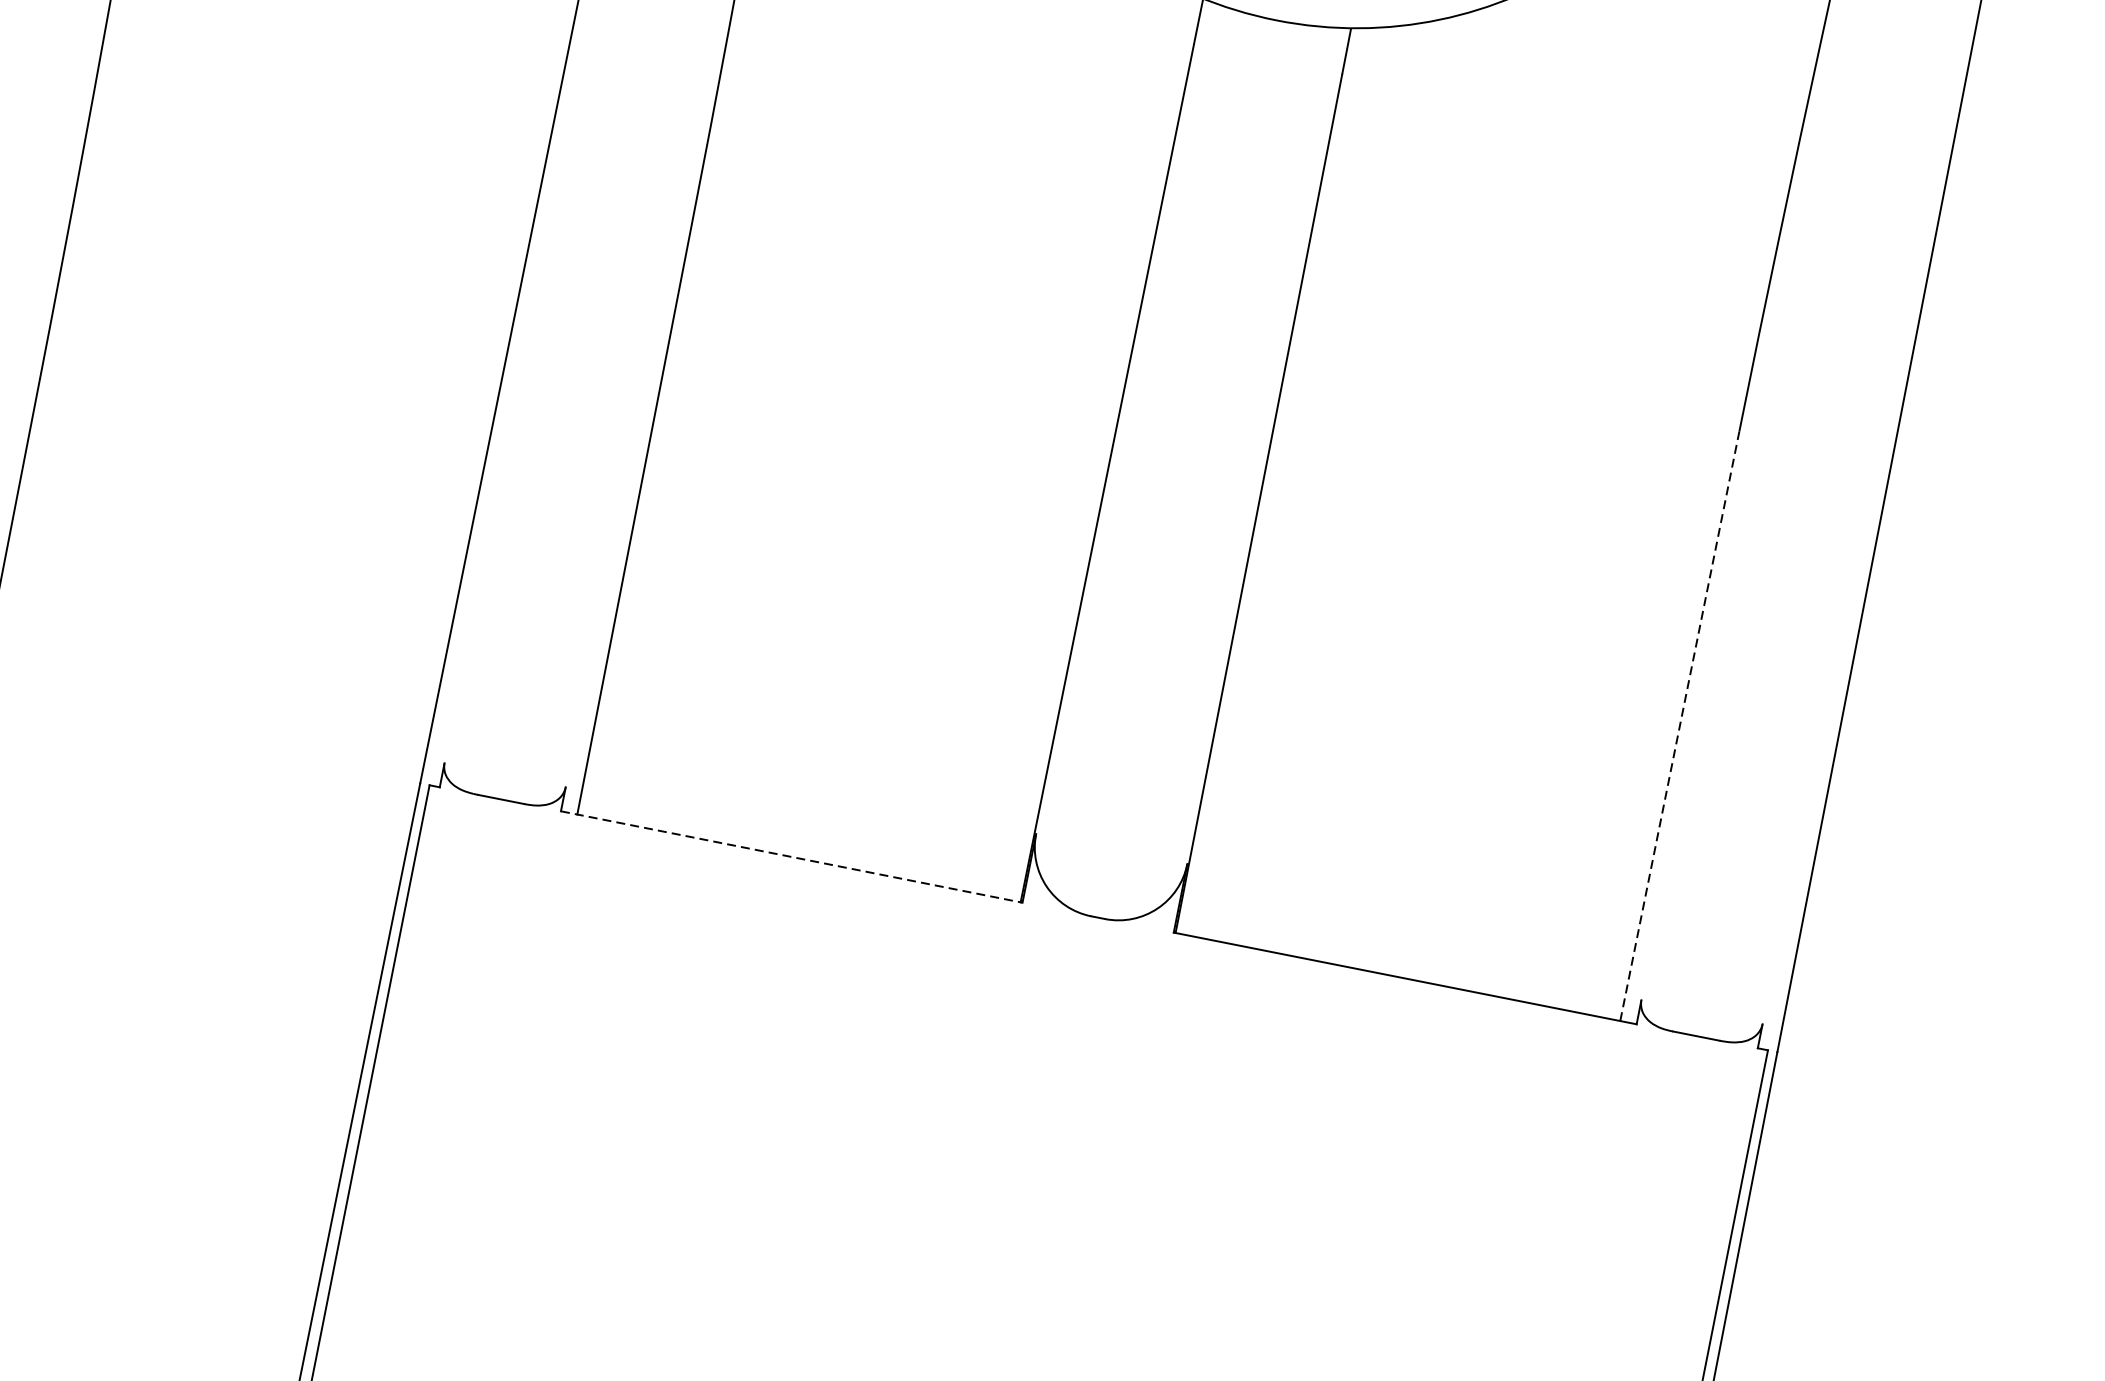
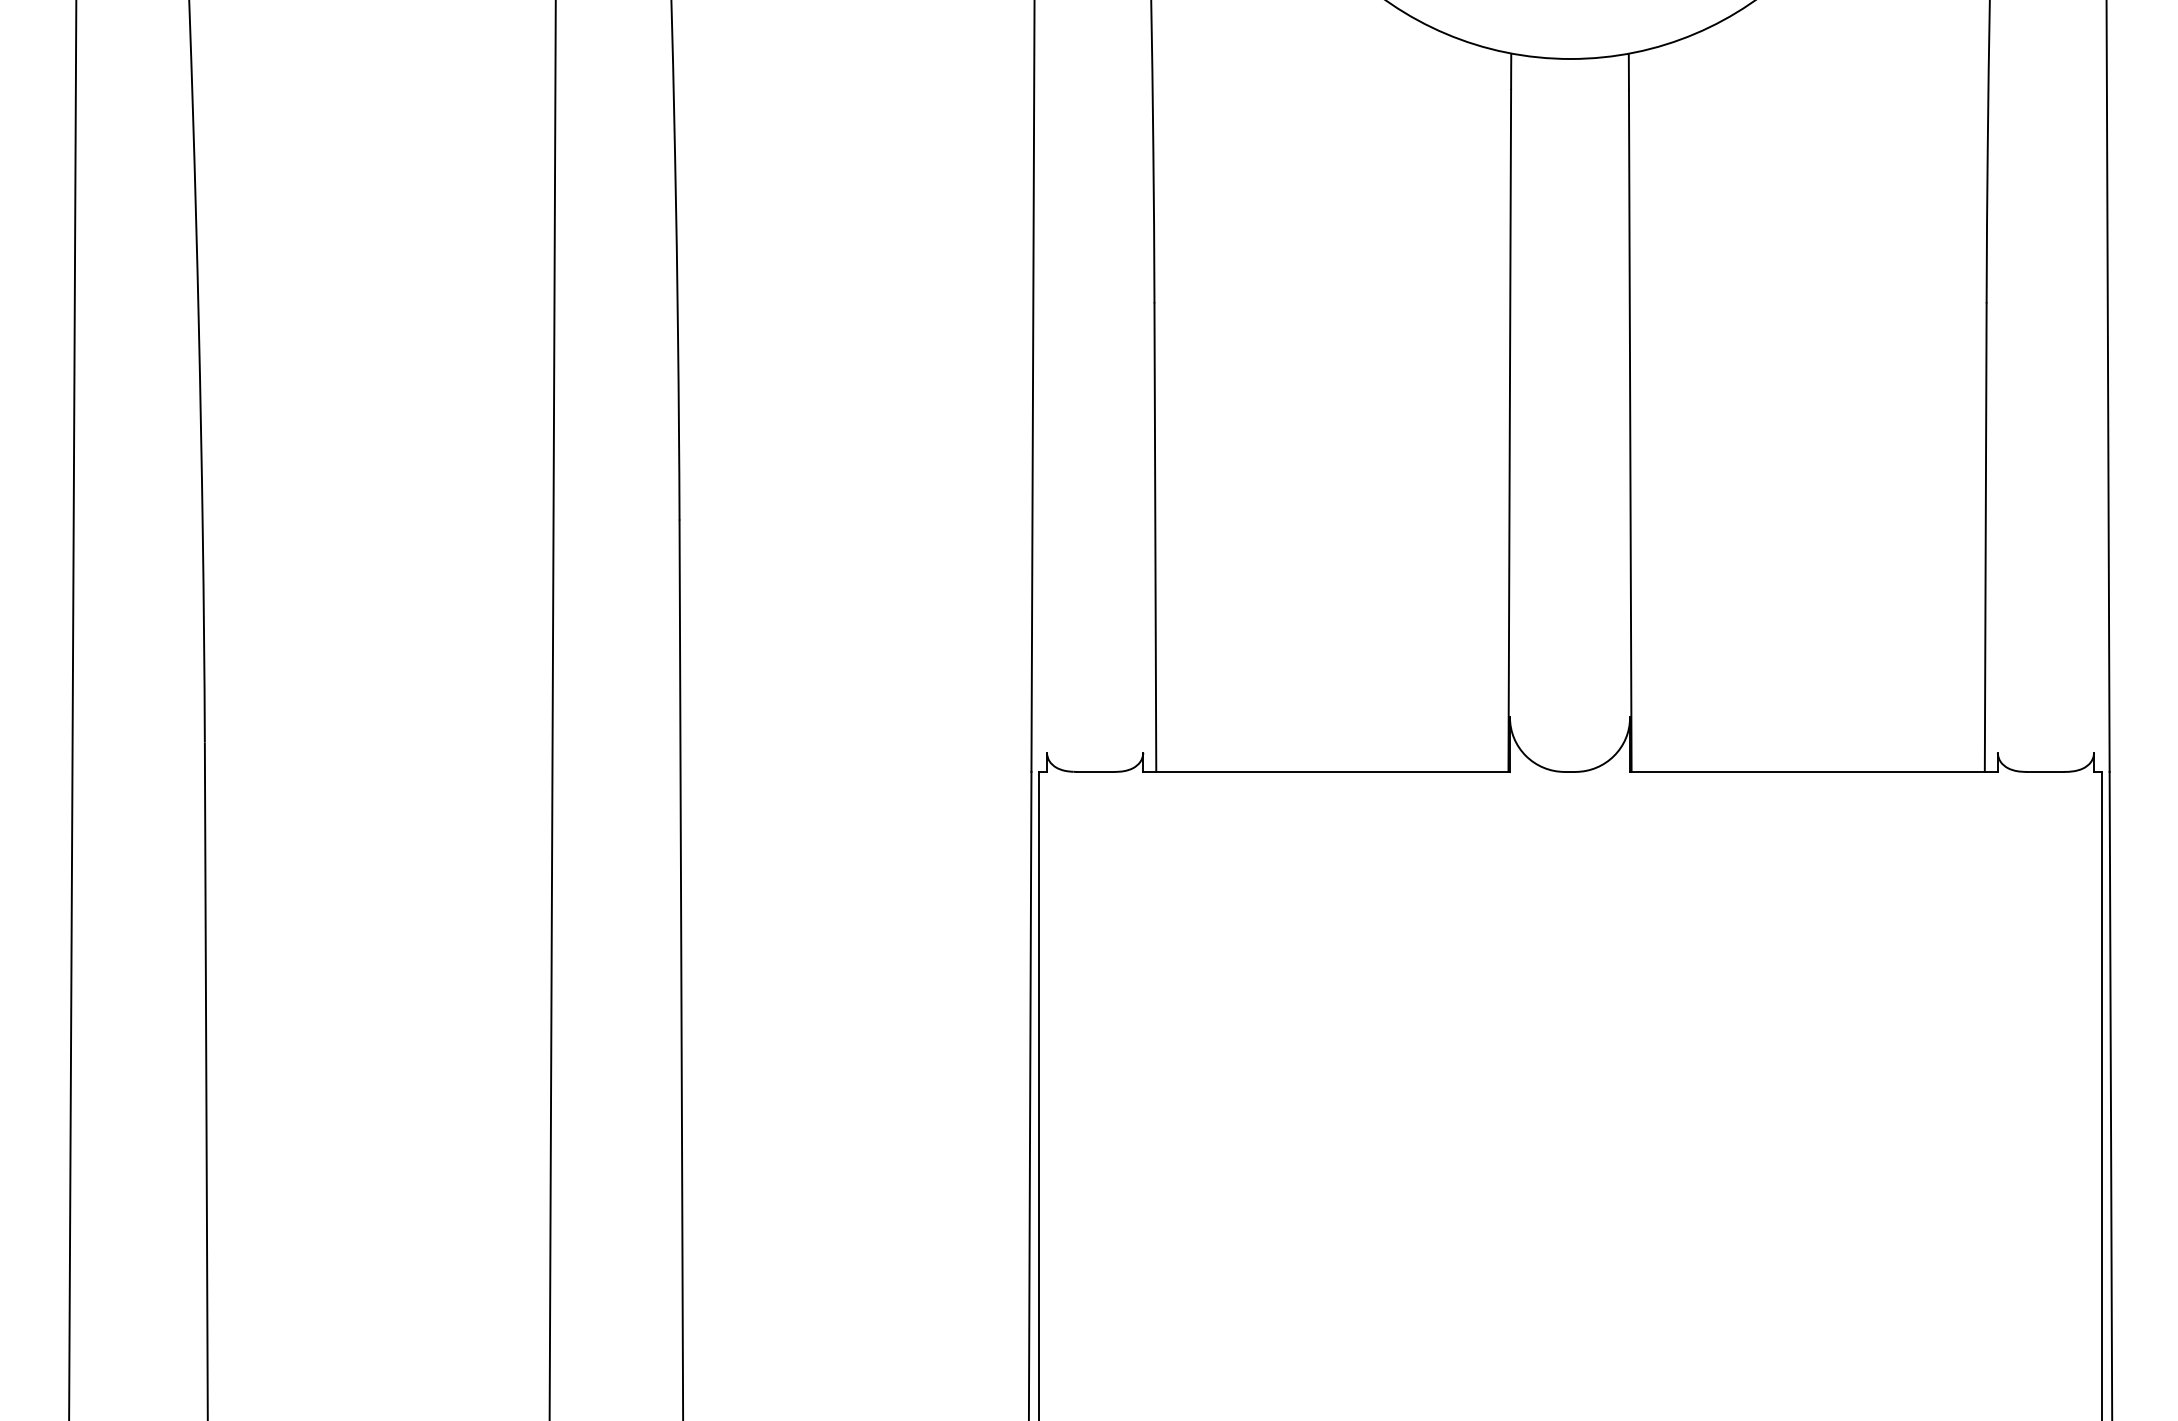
line: (1679, 726) -> (1985, 537), dashed -> solid
line: (792, 856) -> (1327, 771), dashed -> solid

